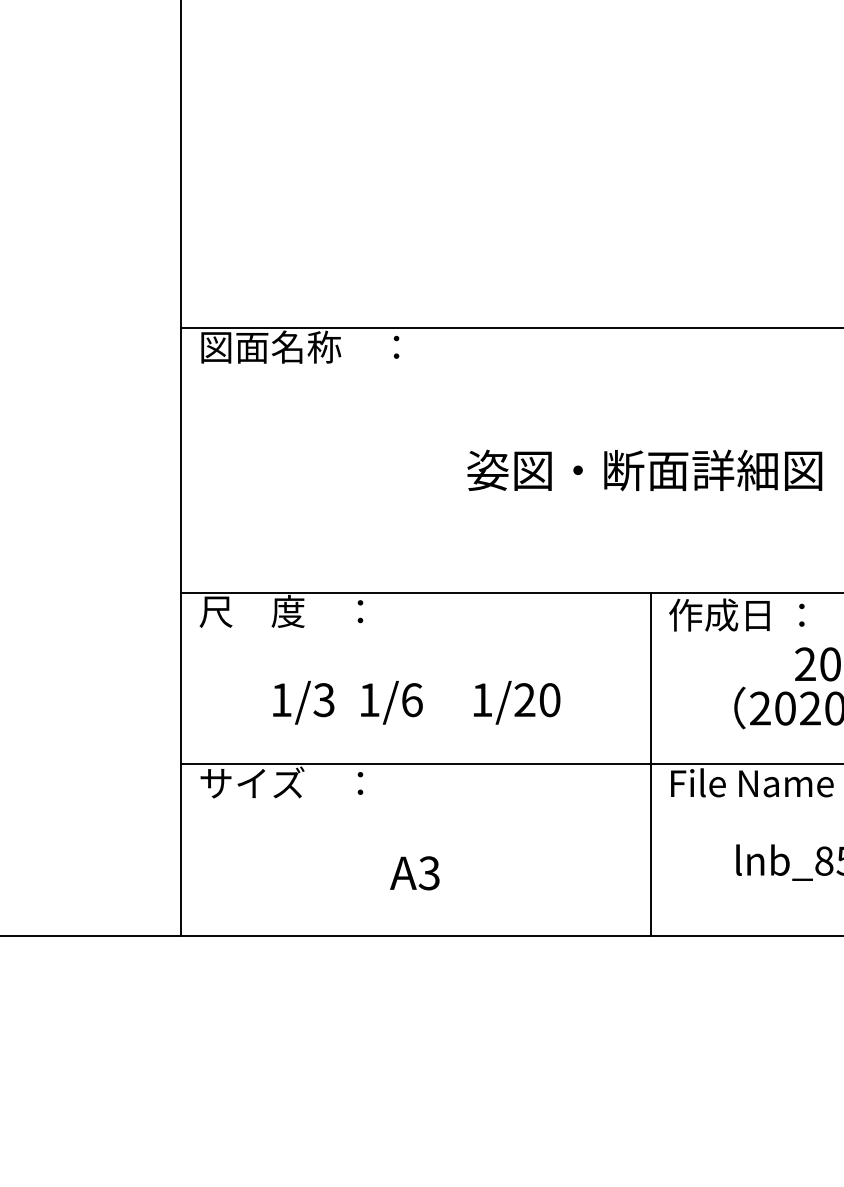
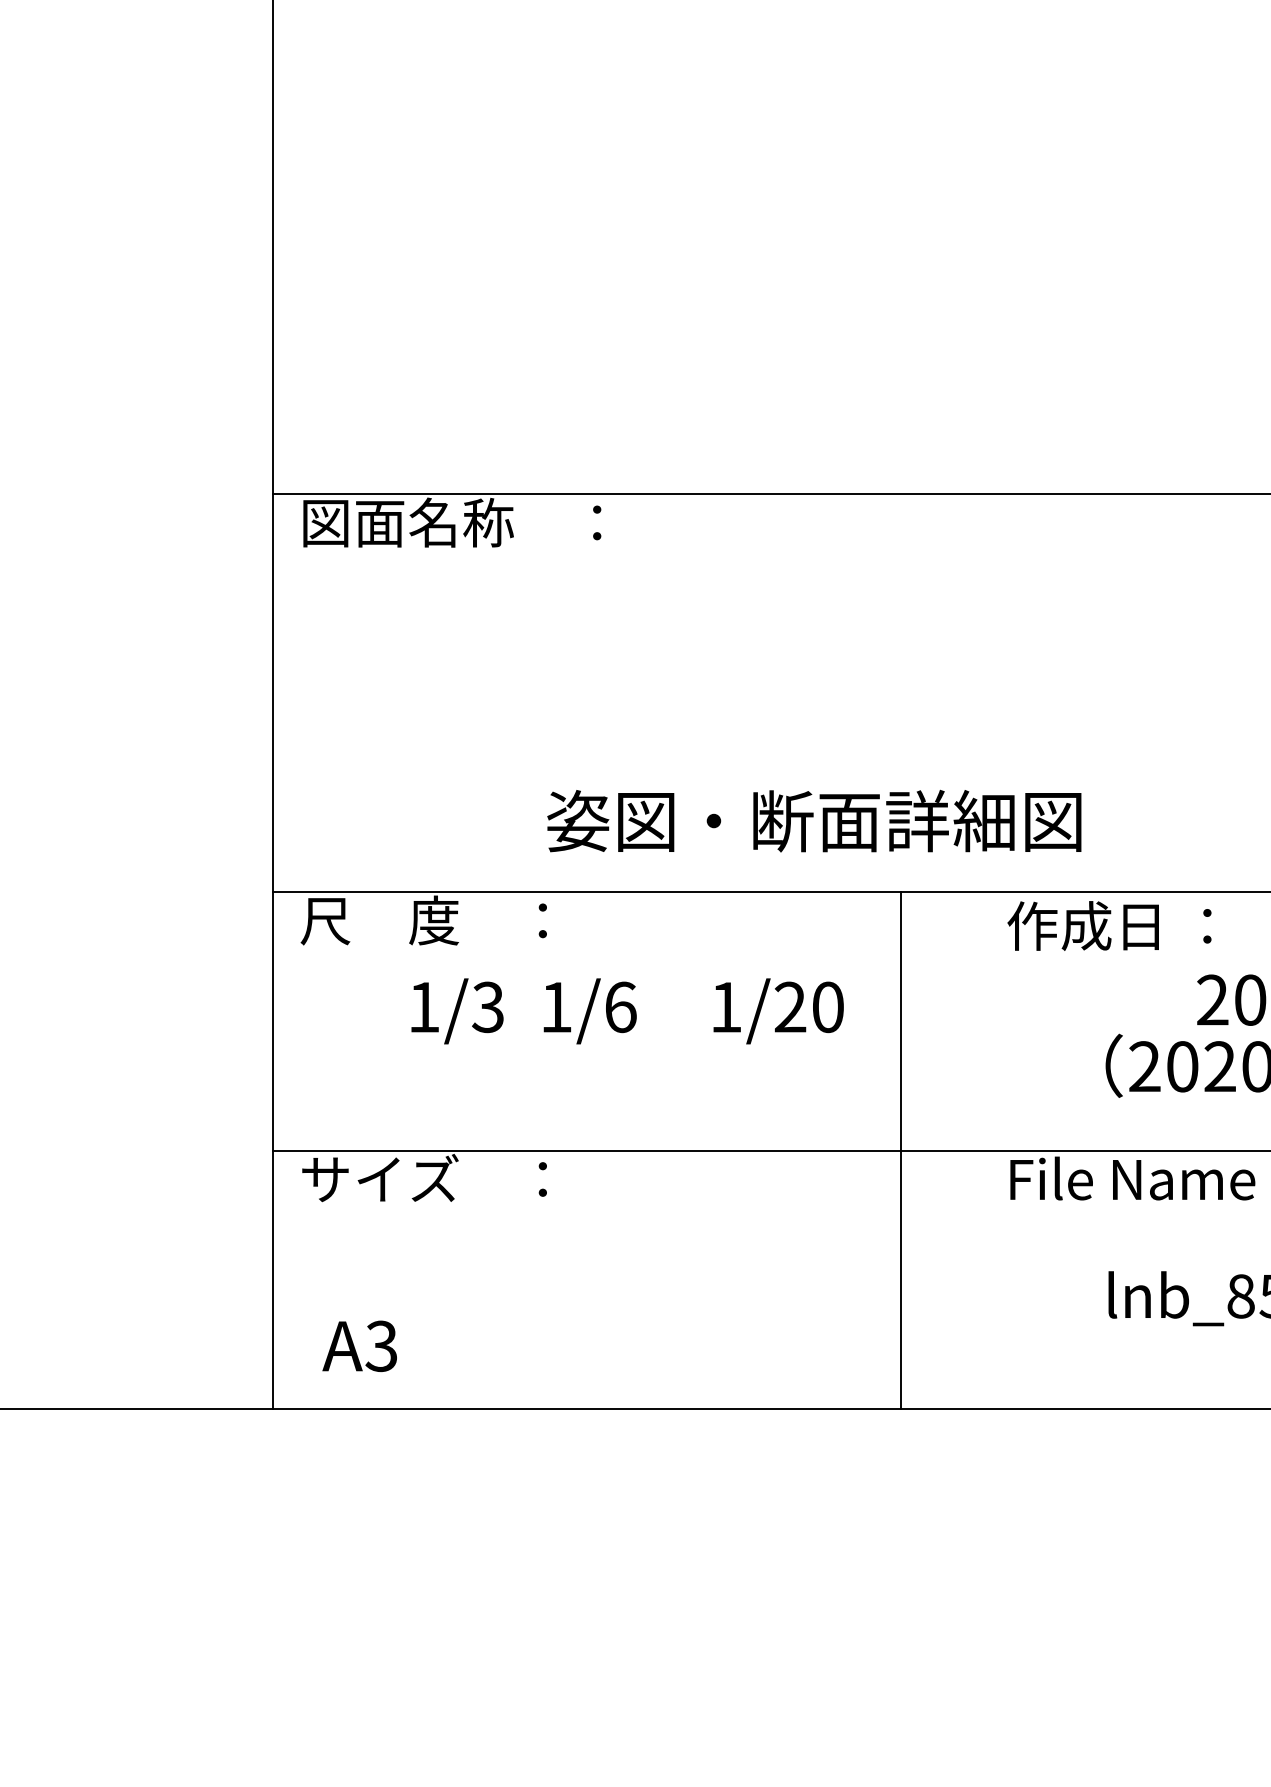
text: (644, 470) -> (813, 821), moved
text: (416, 702) -> (627, 1010), moved
line: (650, 764) -> (901, 1150), moved
text: (414, 873) -> (359, 1346), moved

